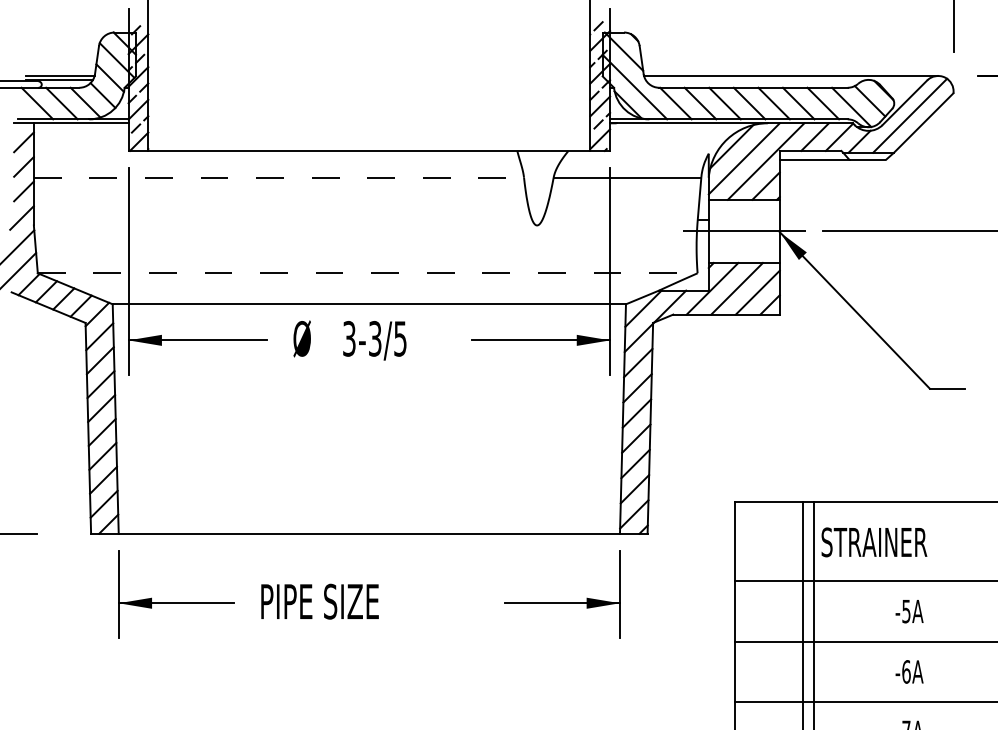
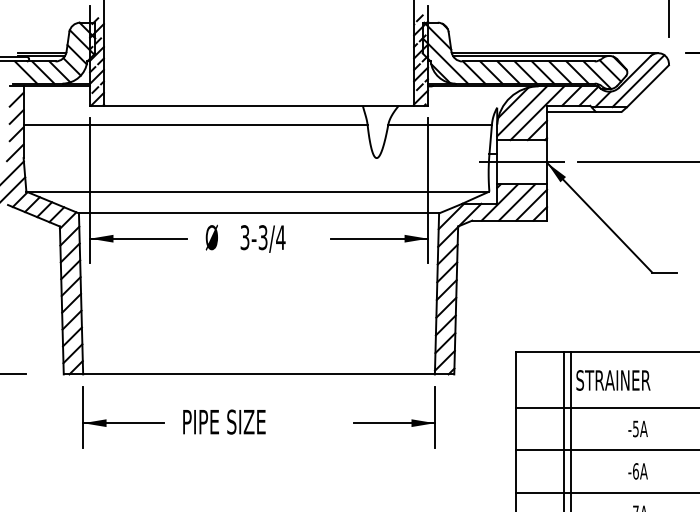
line: (756, 79) -> (530, 55), added
line: (279, 177) -> (195, 124), dashed -> solid
line: (367, 273) -> (257, 191), dashed -> solid
text: (400, 338) -> (280, 237), 3-3/5 -> 3-3/4

